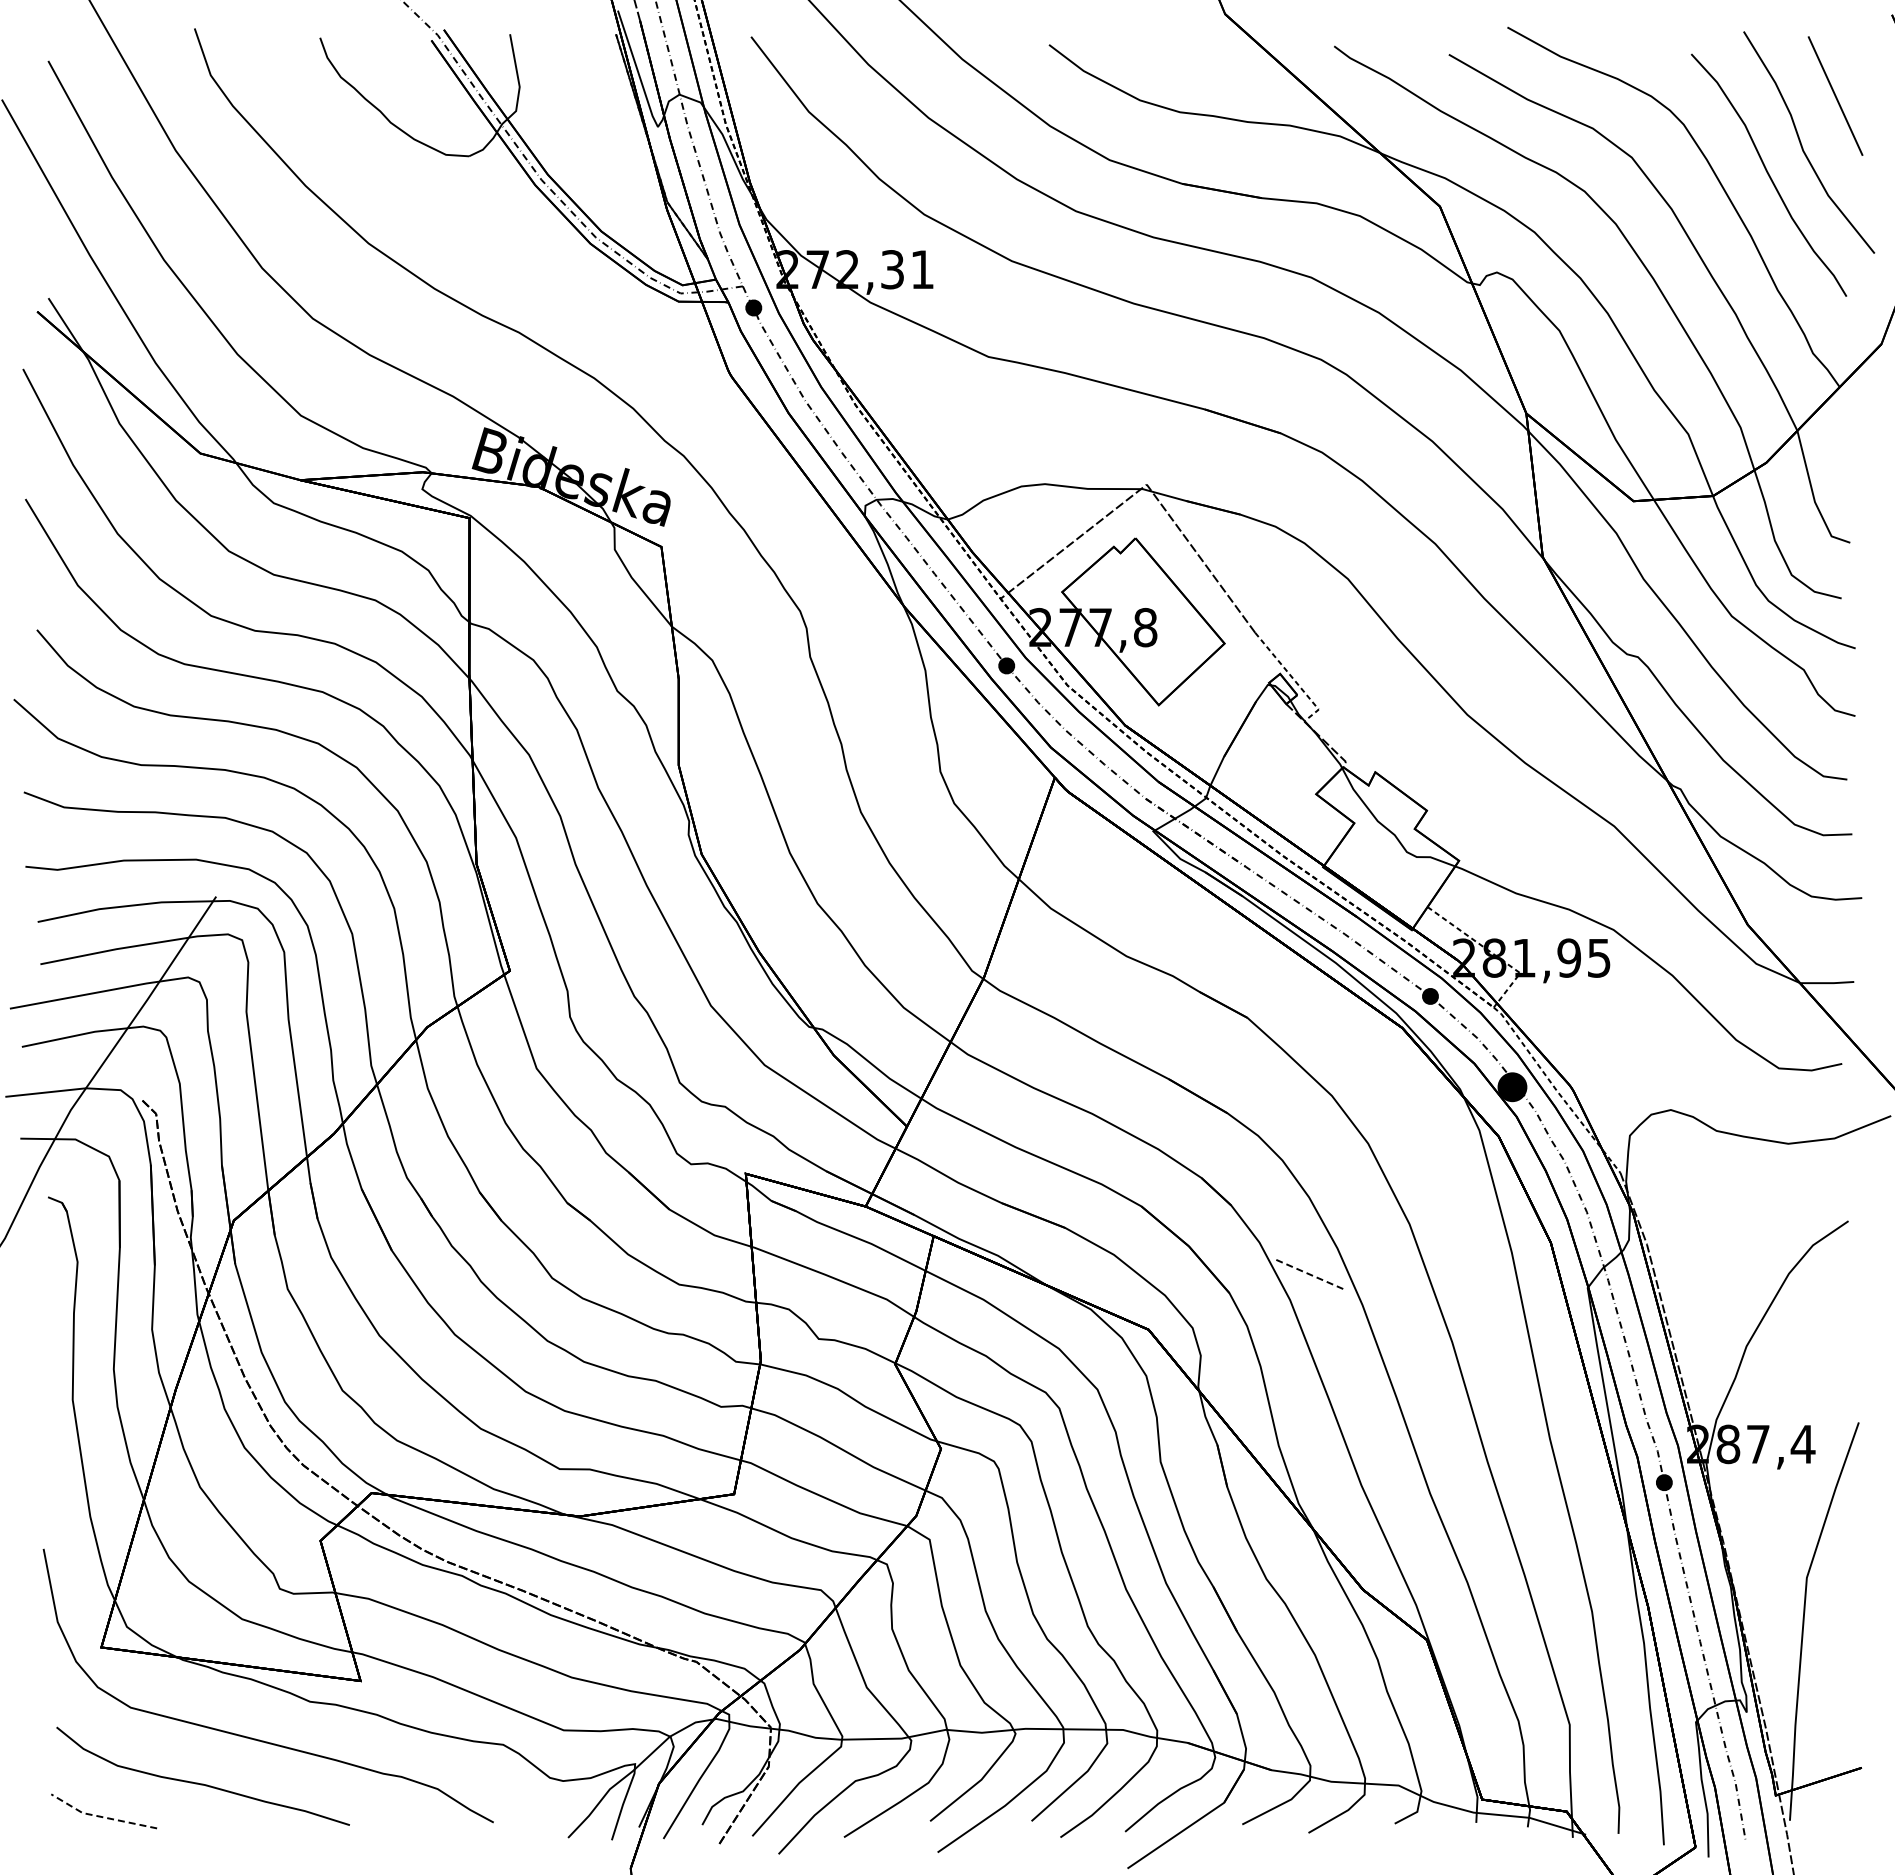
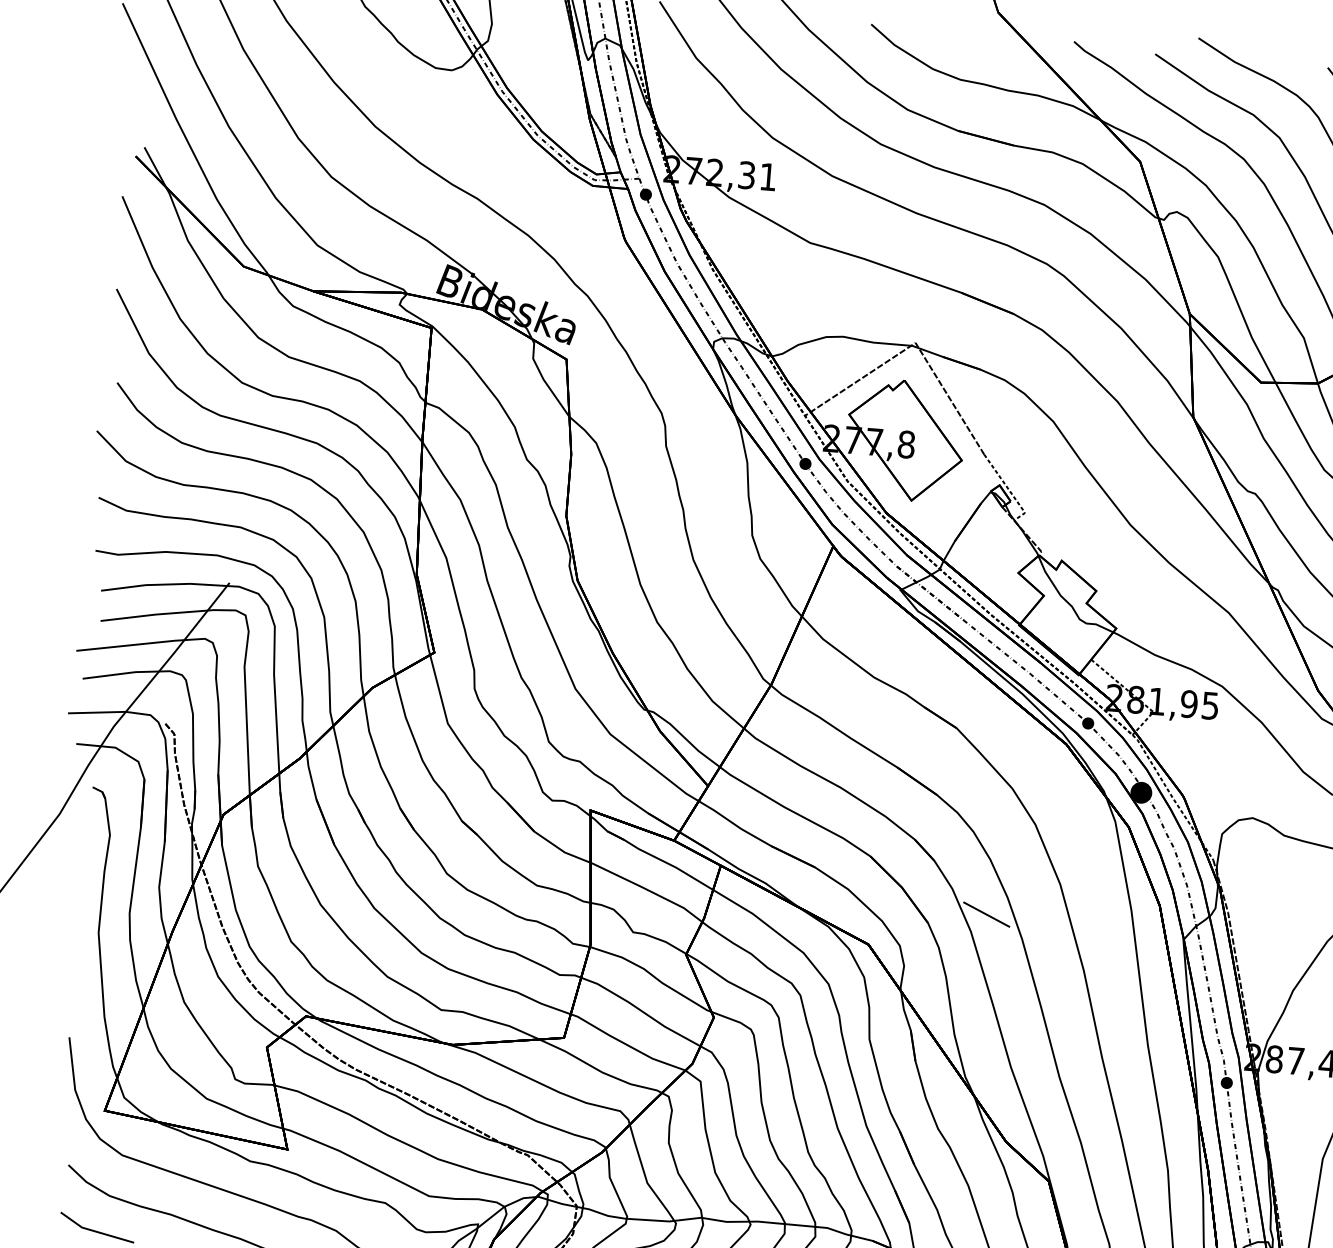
line: (1310, 1274) -> (986, 914), dashed -> solid
line: (101, 1816) -> (95, 1231), dashed -> solid

